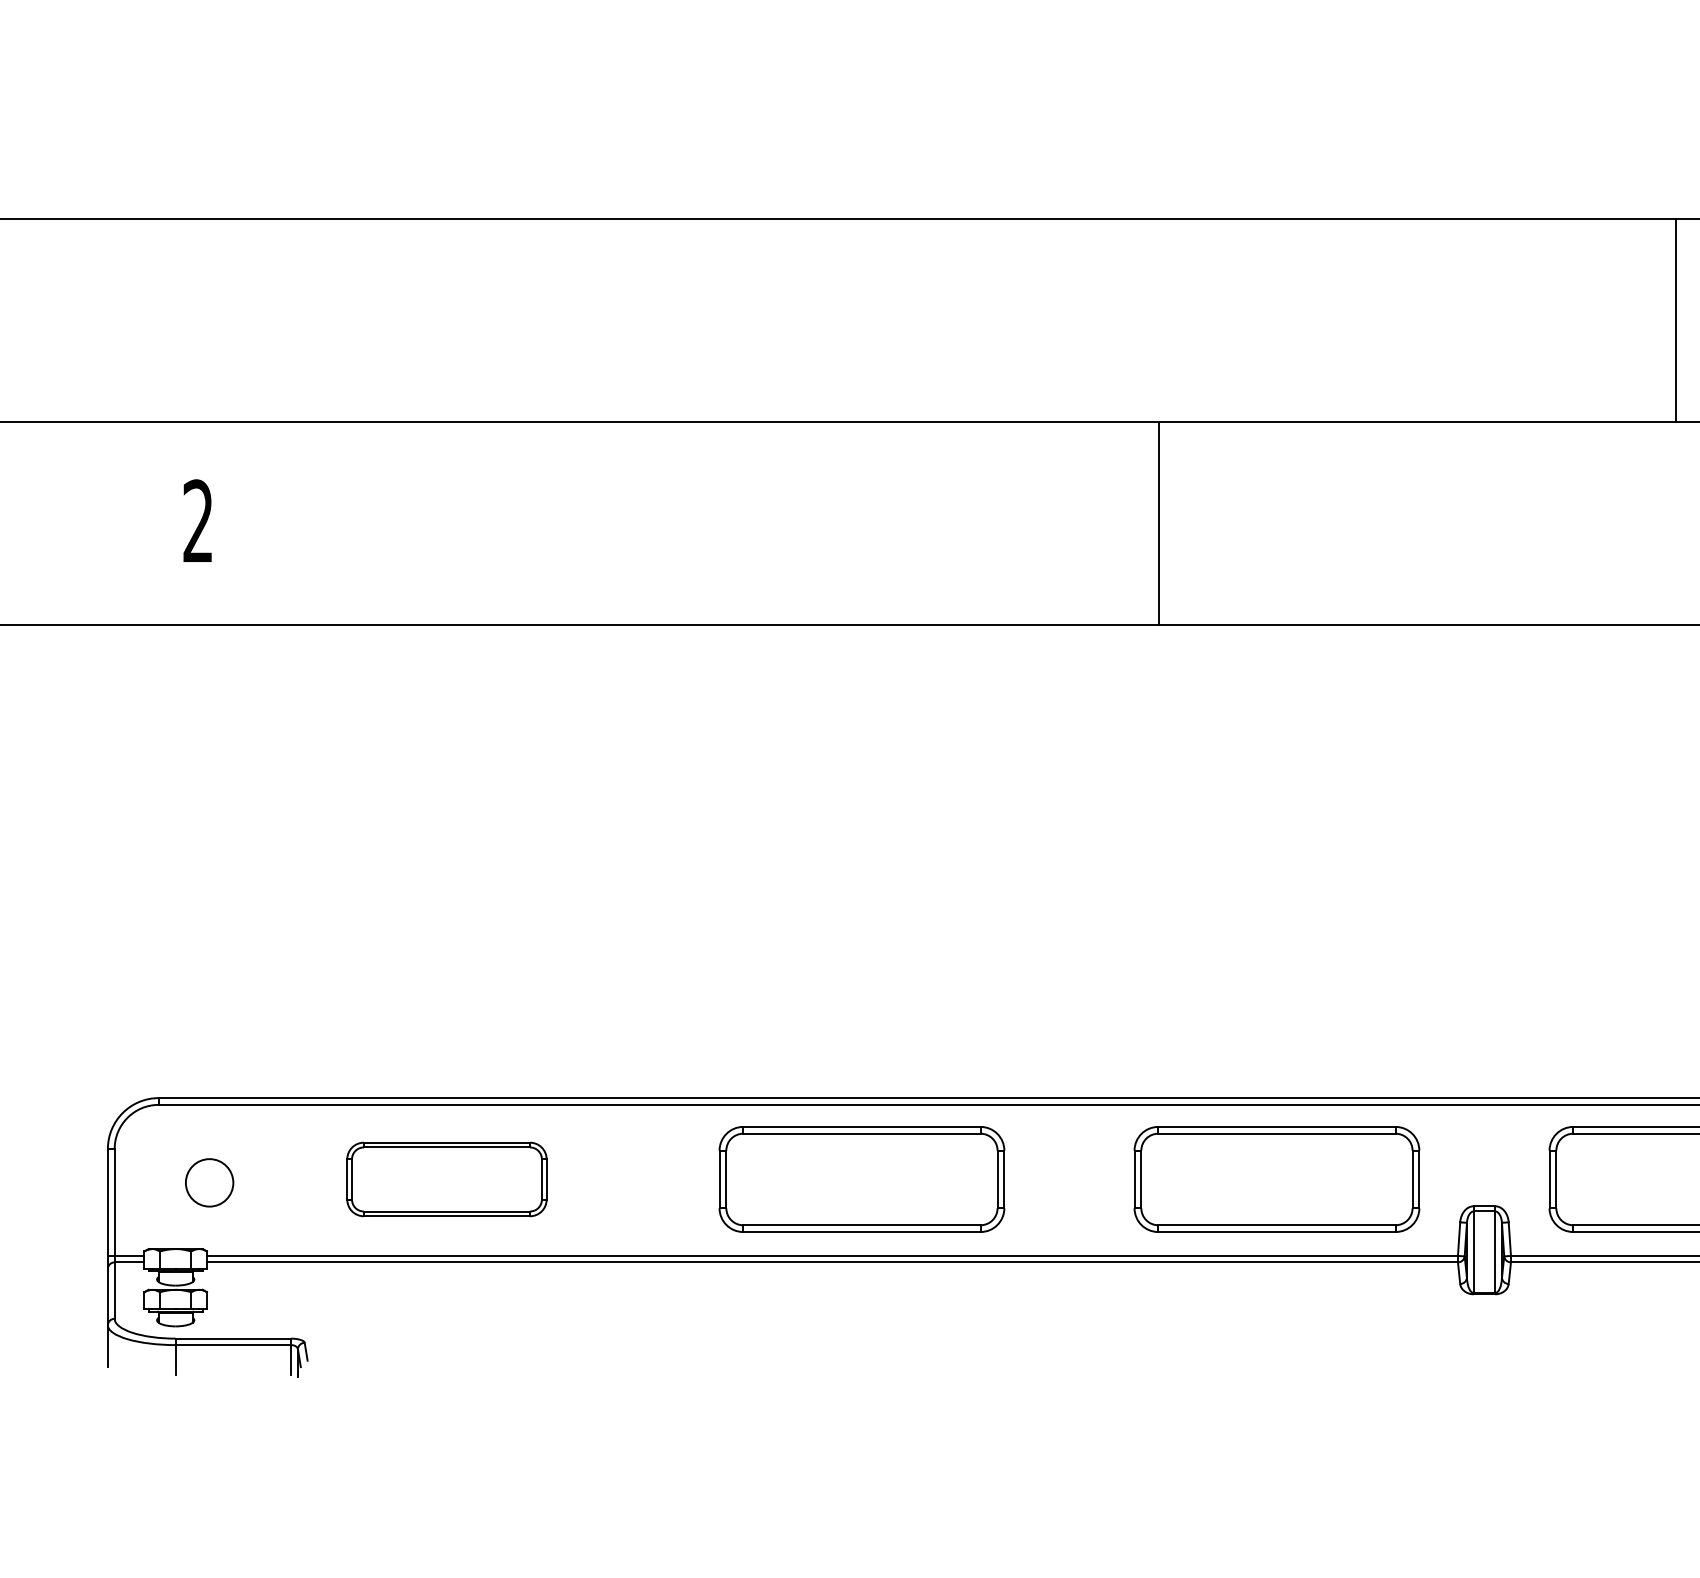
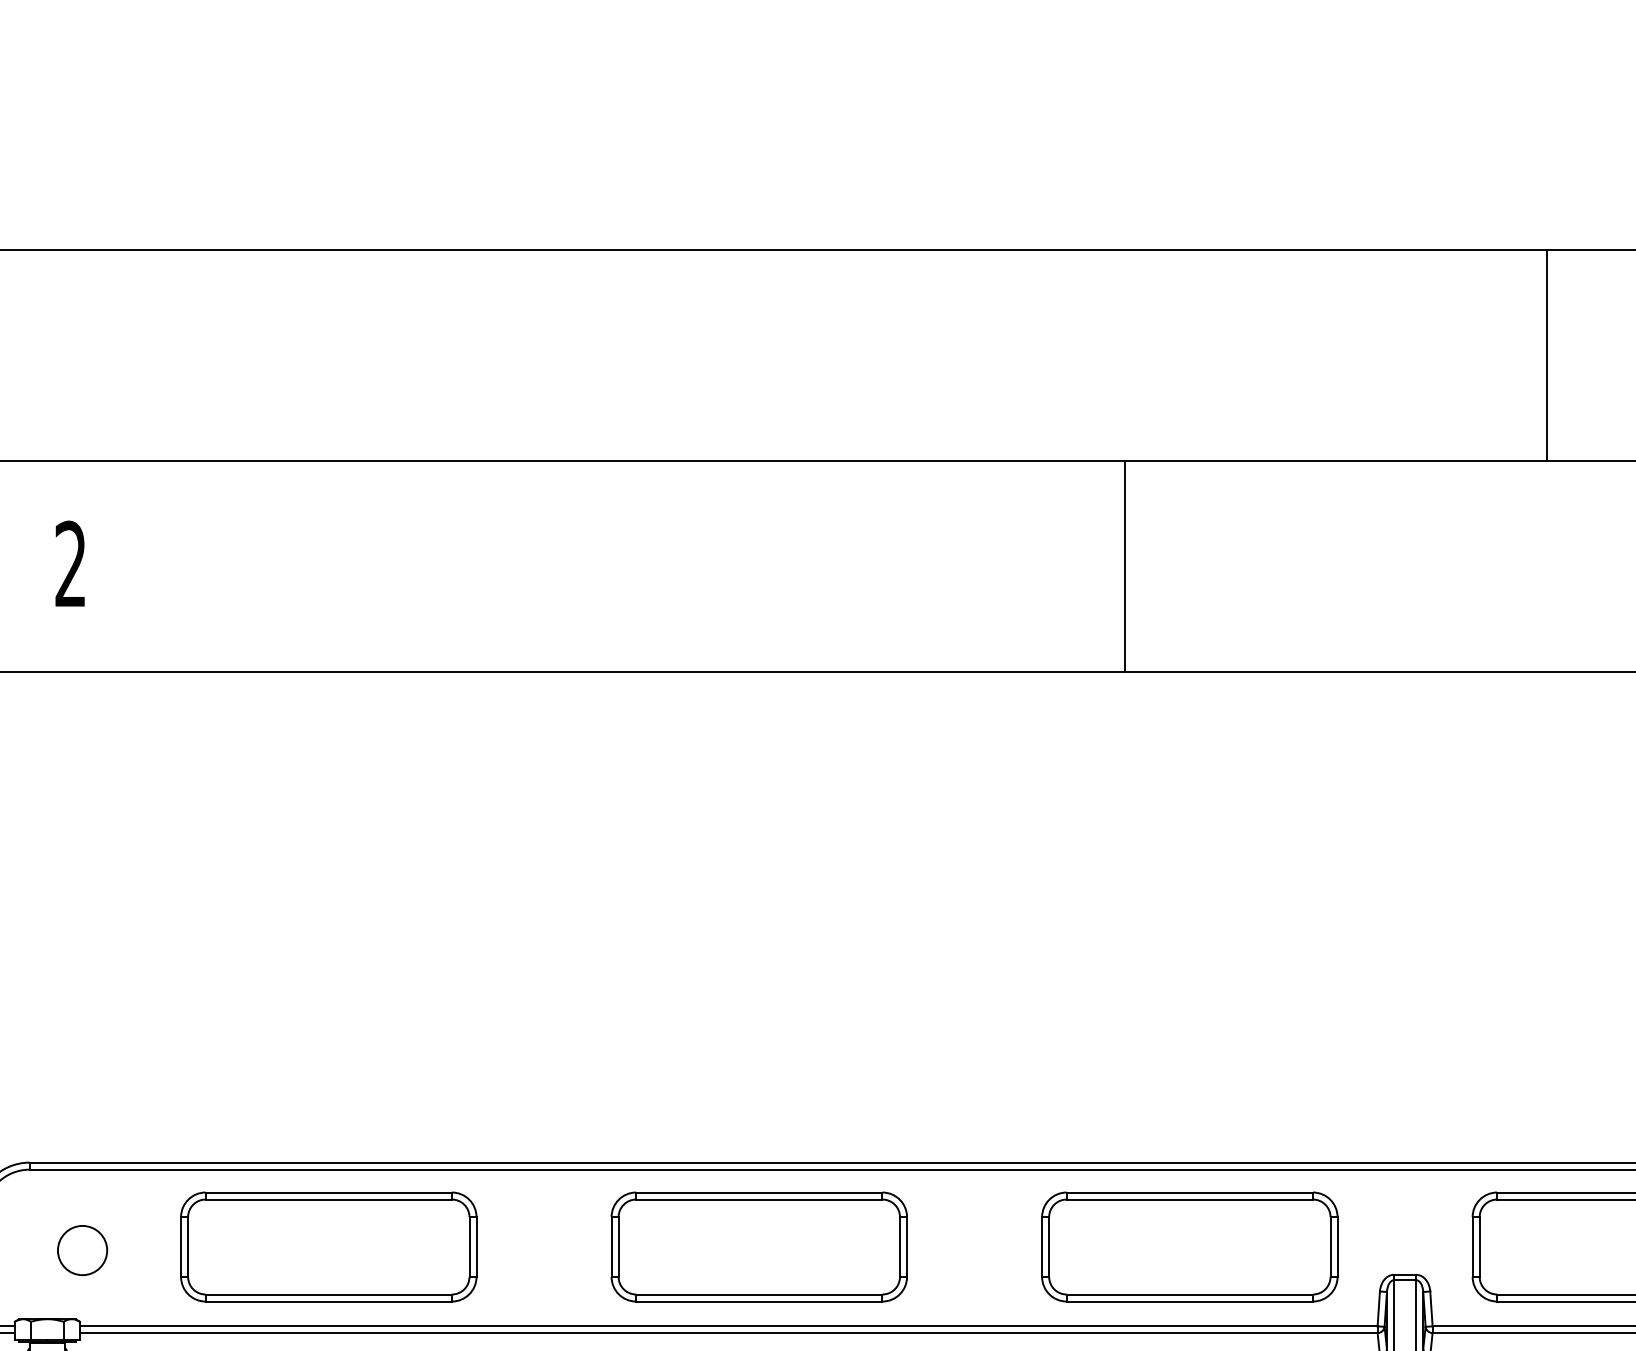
line: (1676, 319) -> (1547, 354), moved
line: (1159, 523) -> (1125, 566), moved
part: (446, 1179) -> (328, 1247), size x1.43

